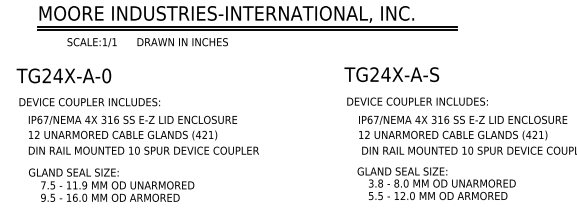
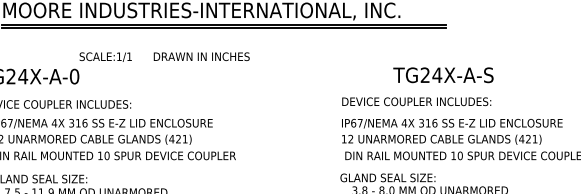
text: (147, 42) -> (164, 57), moved
text: (391, 74) -> (443, 75), moved
text: (417, 101) -> (416, 101), moved

